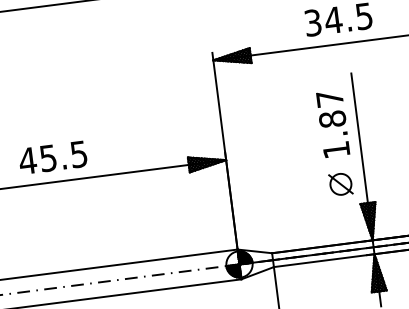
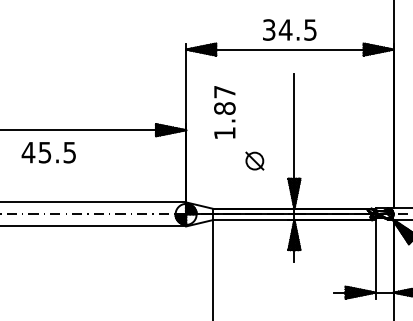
text: (332, 124) -> (224, 112), moved
text: (52, 157) -> (48, 152), moved
part: (340, 183) -> (254, 160), moved

